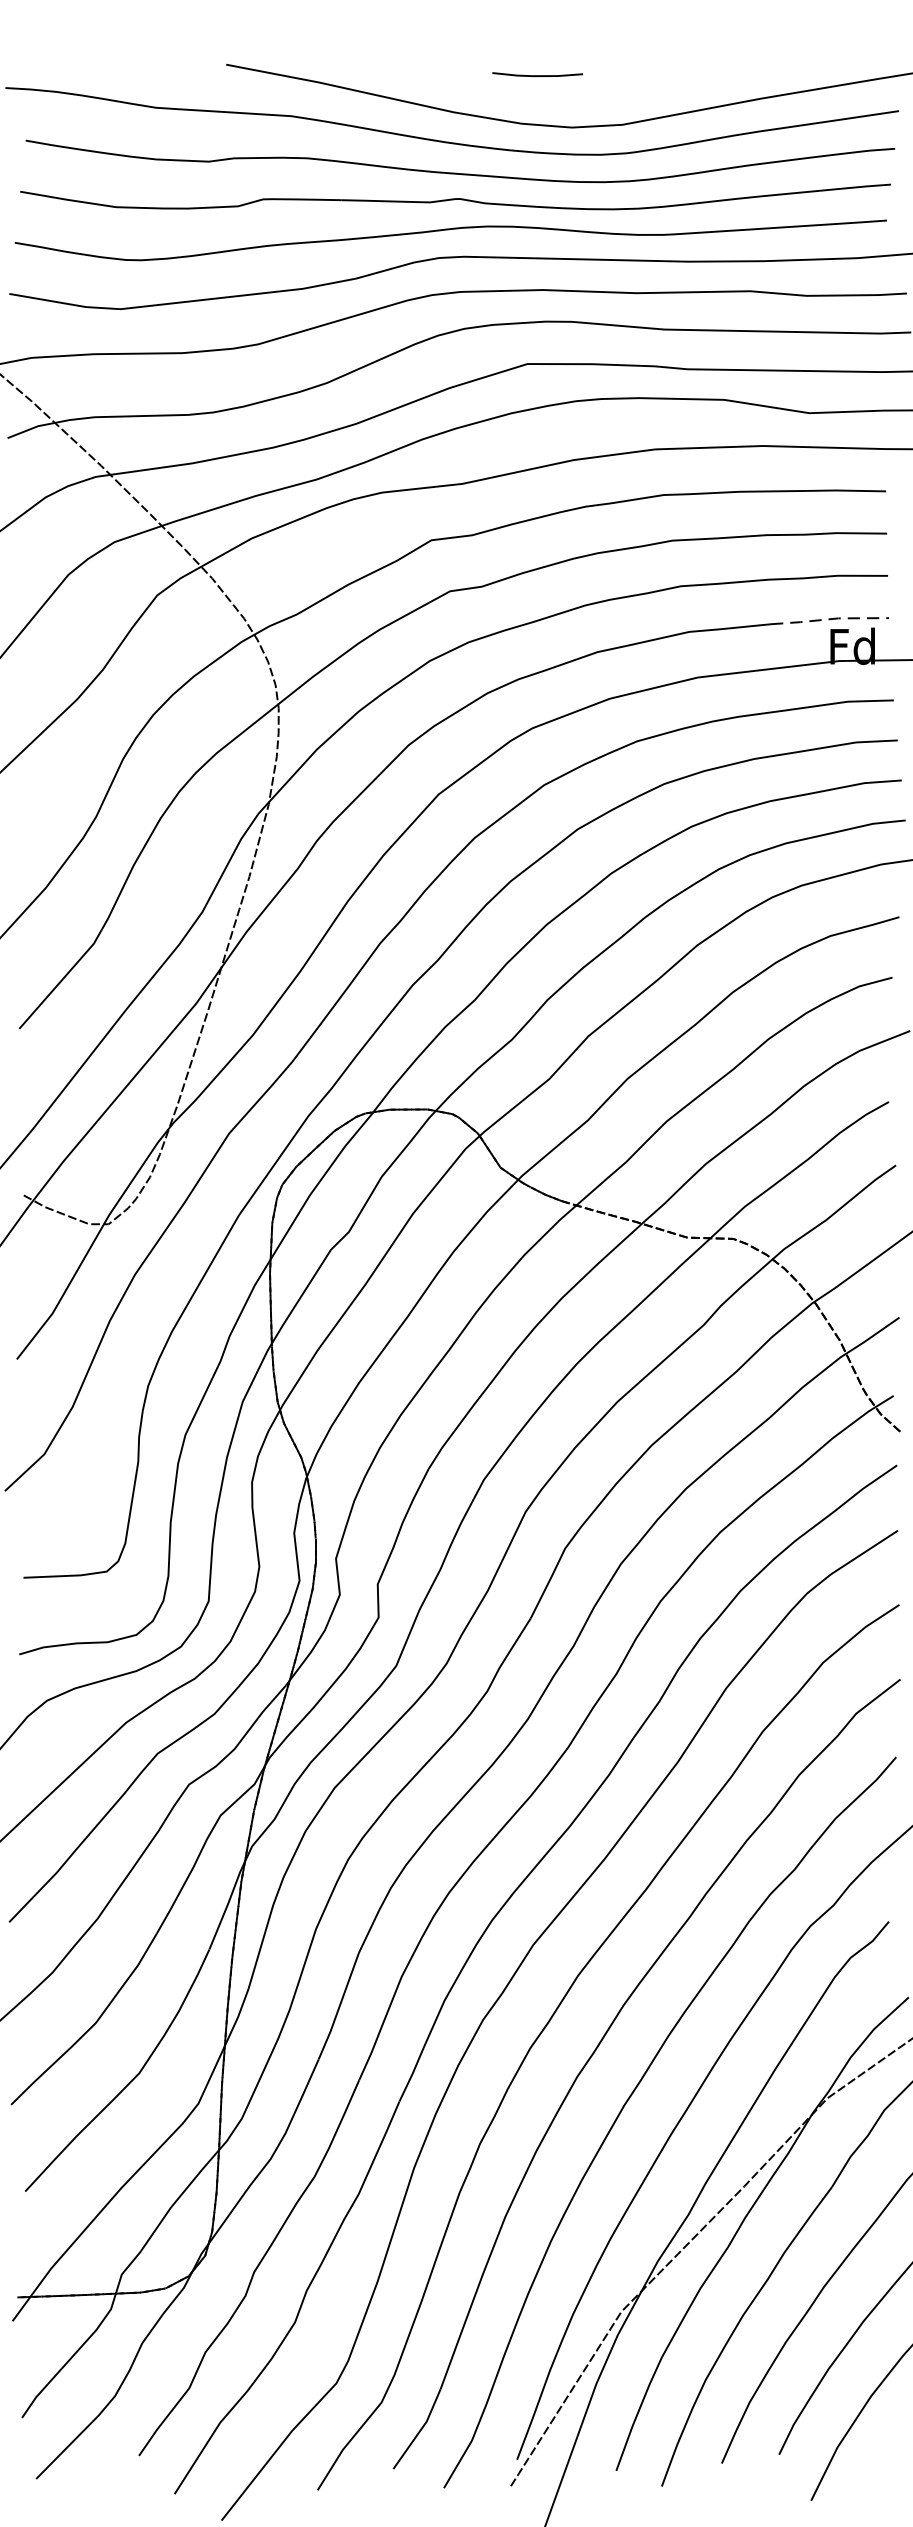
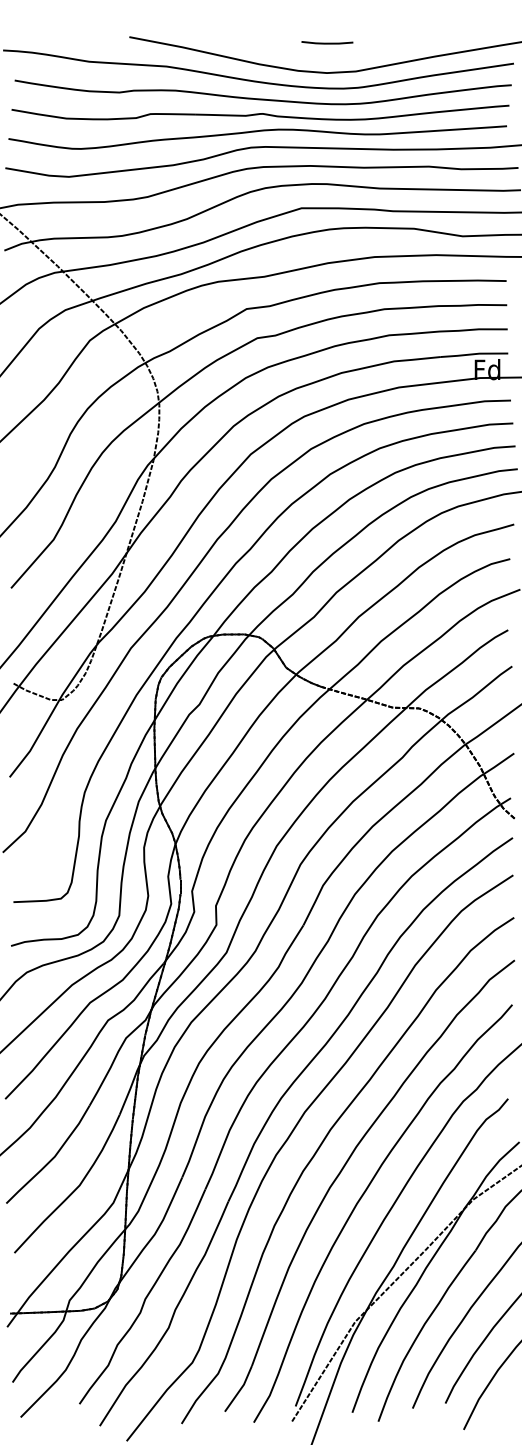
line: (537, 74) -> (327, 42), moved
line: (829, 619) -> (474, 354), dashed -> solid

